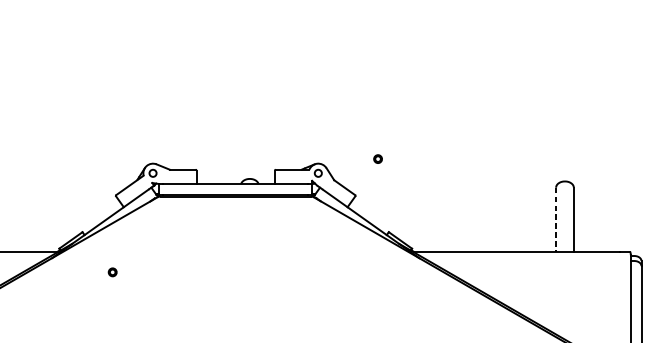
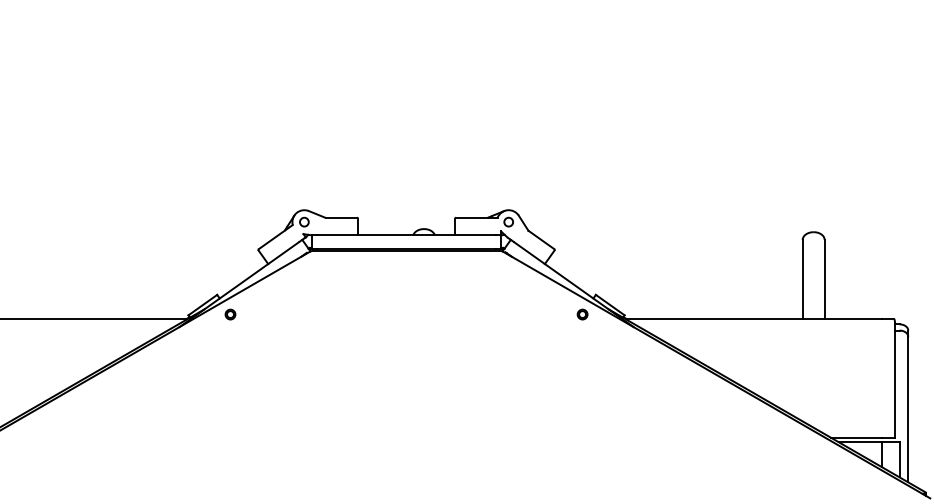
part: (377, 159) -> (582, 314), moved
line: (555, 219) -> (802, 279), dashed -> solid
part: (112, 272) -> (230, 314), moved

